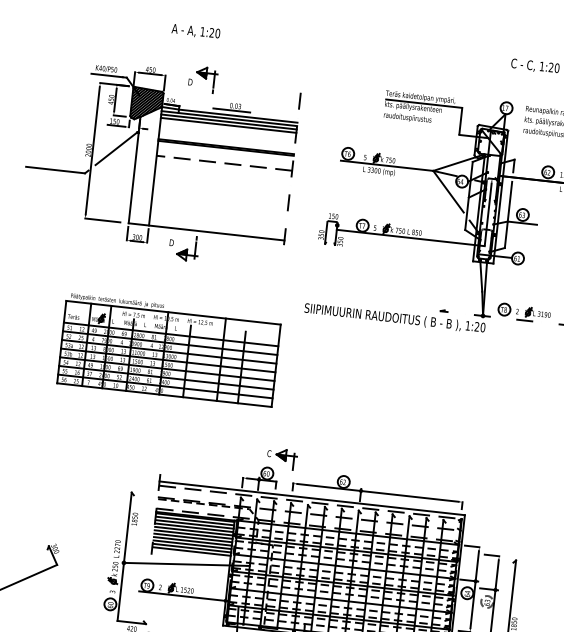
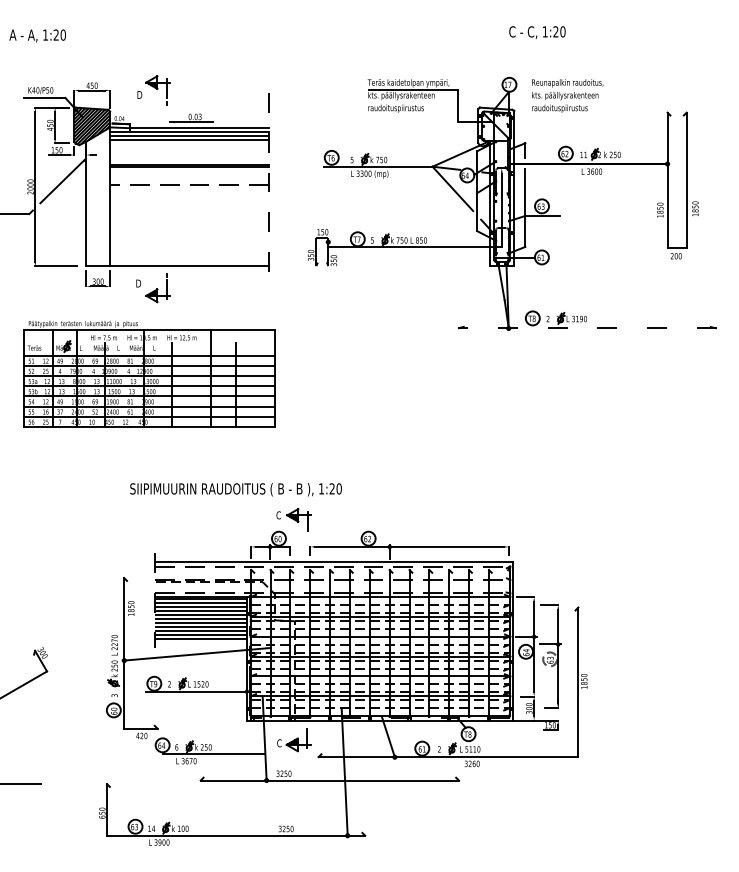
text: (195, 31) -> (37, 35), moved
text: (394, 318) -> (235, 489), moved
part: (169, 350) -> (149, 374), moved

